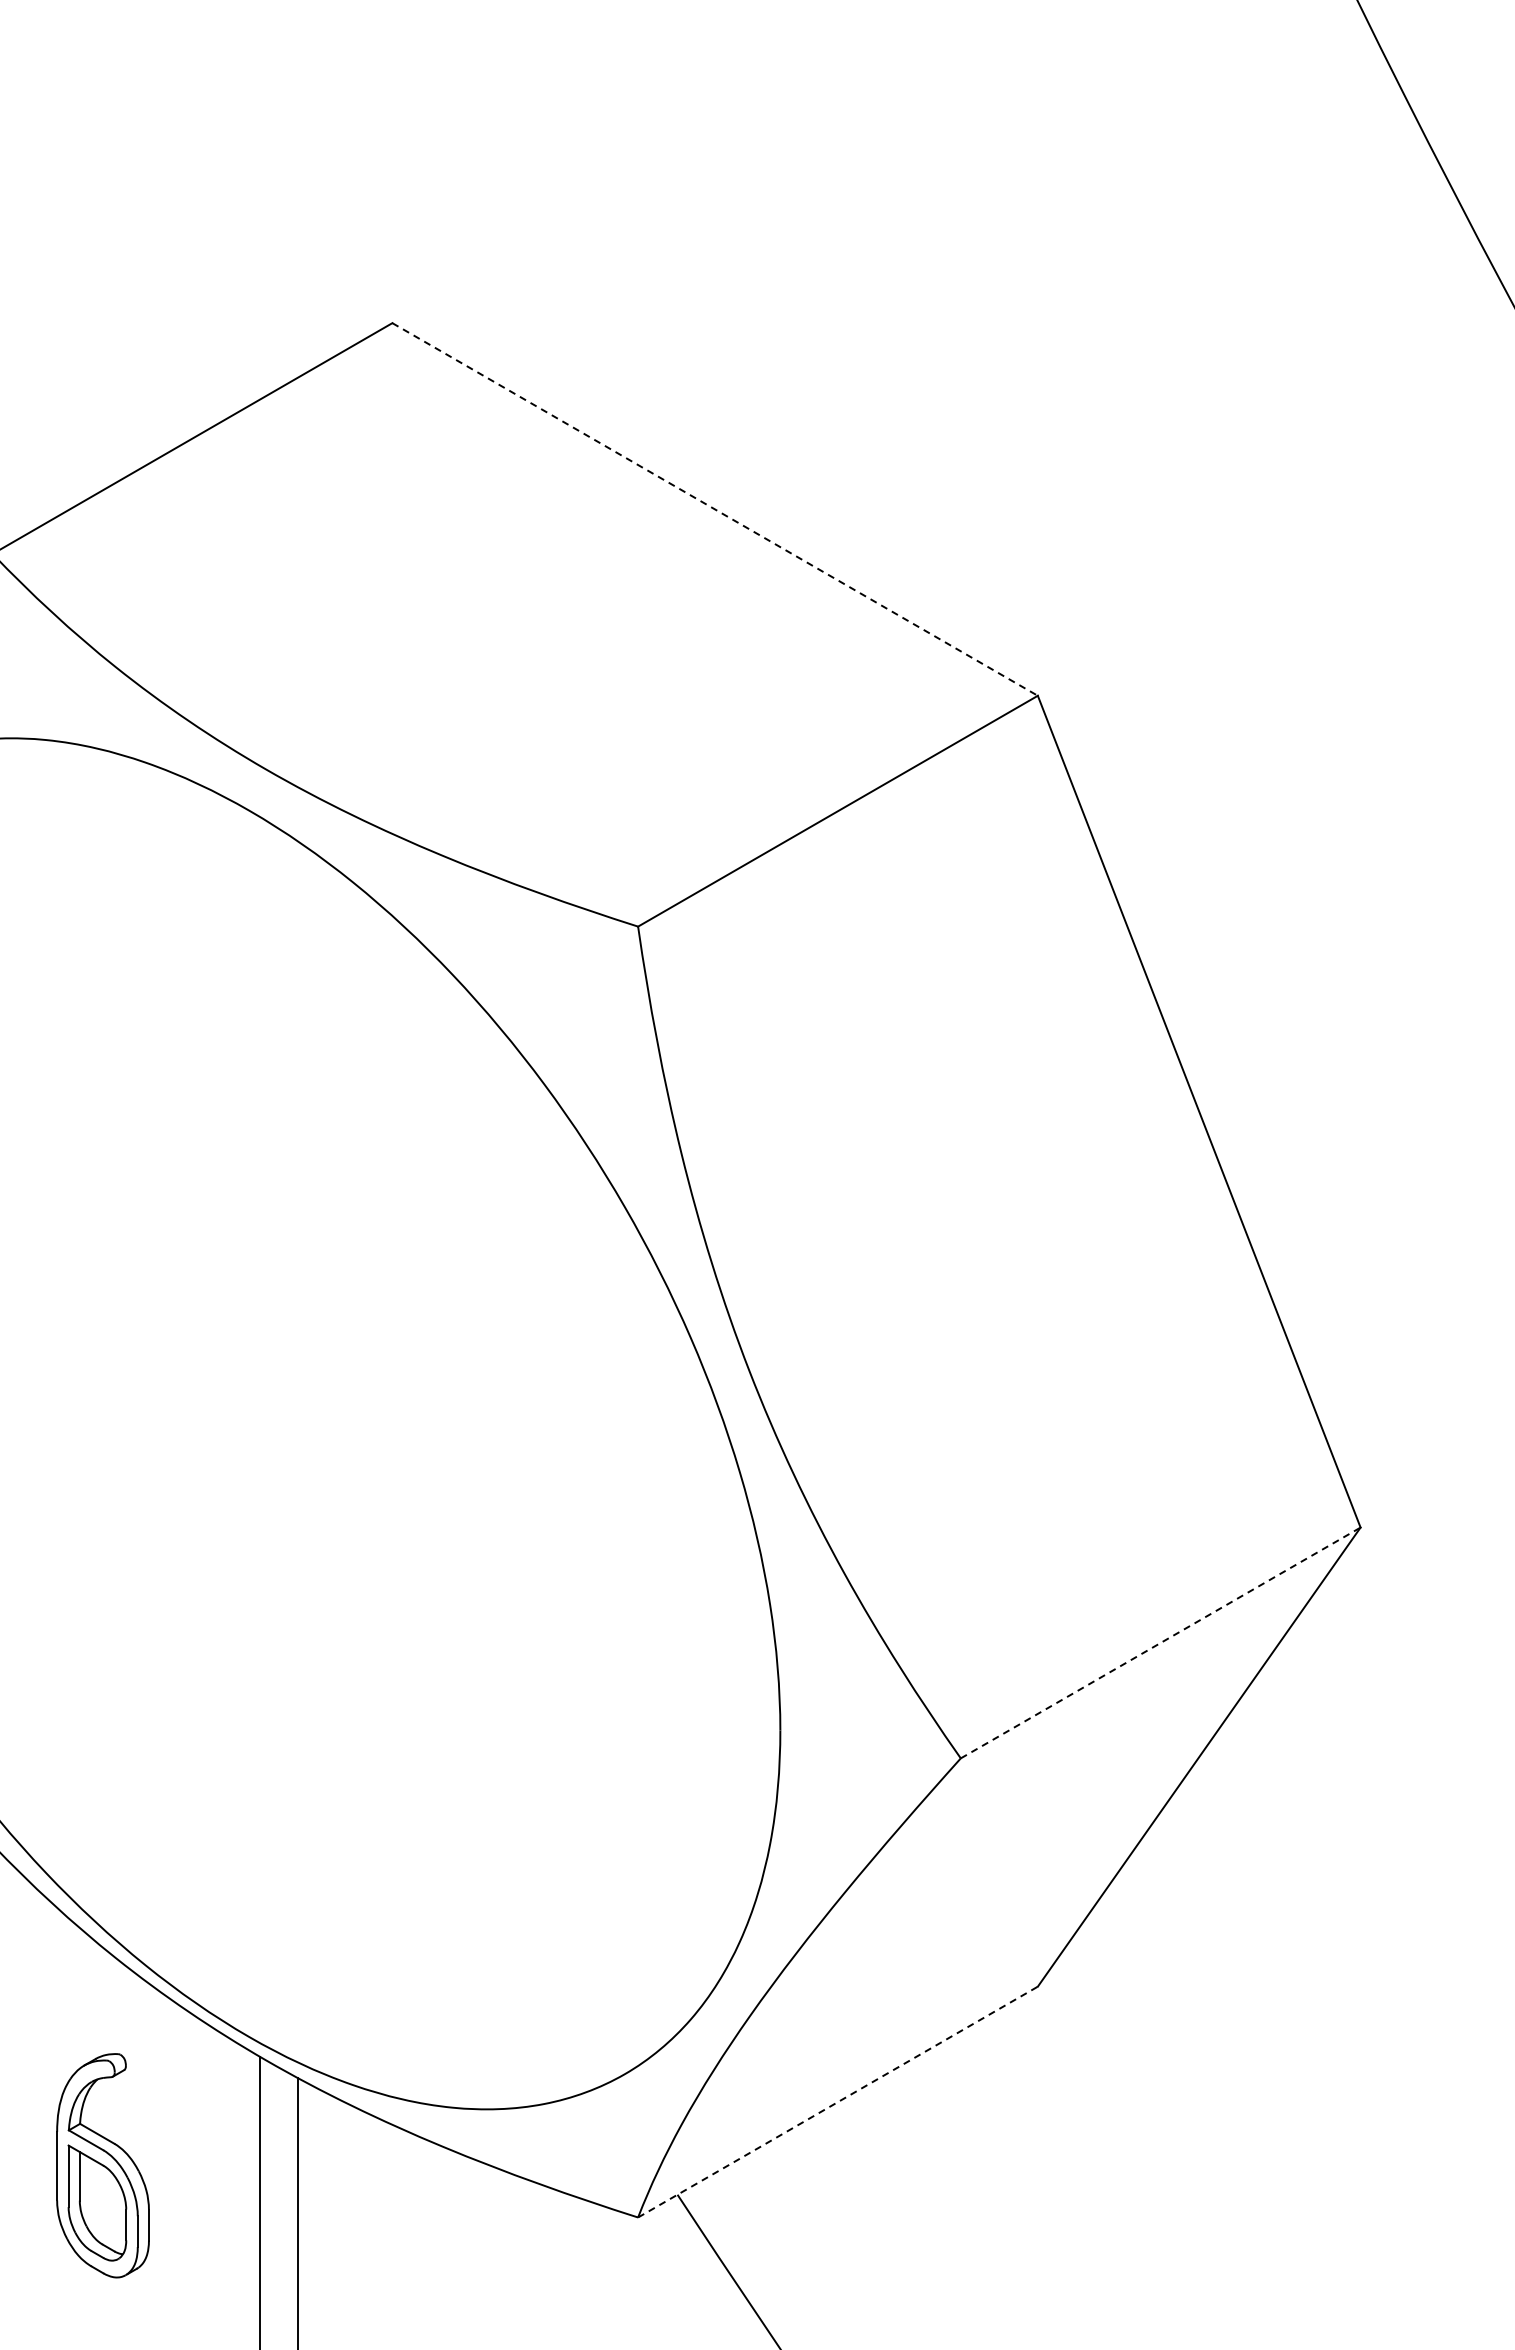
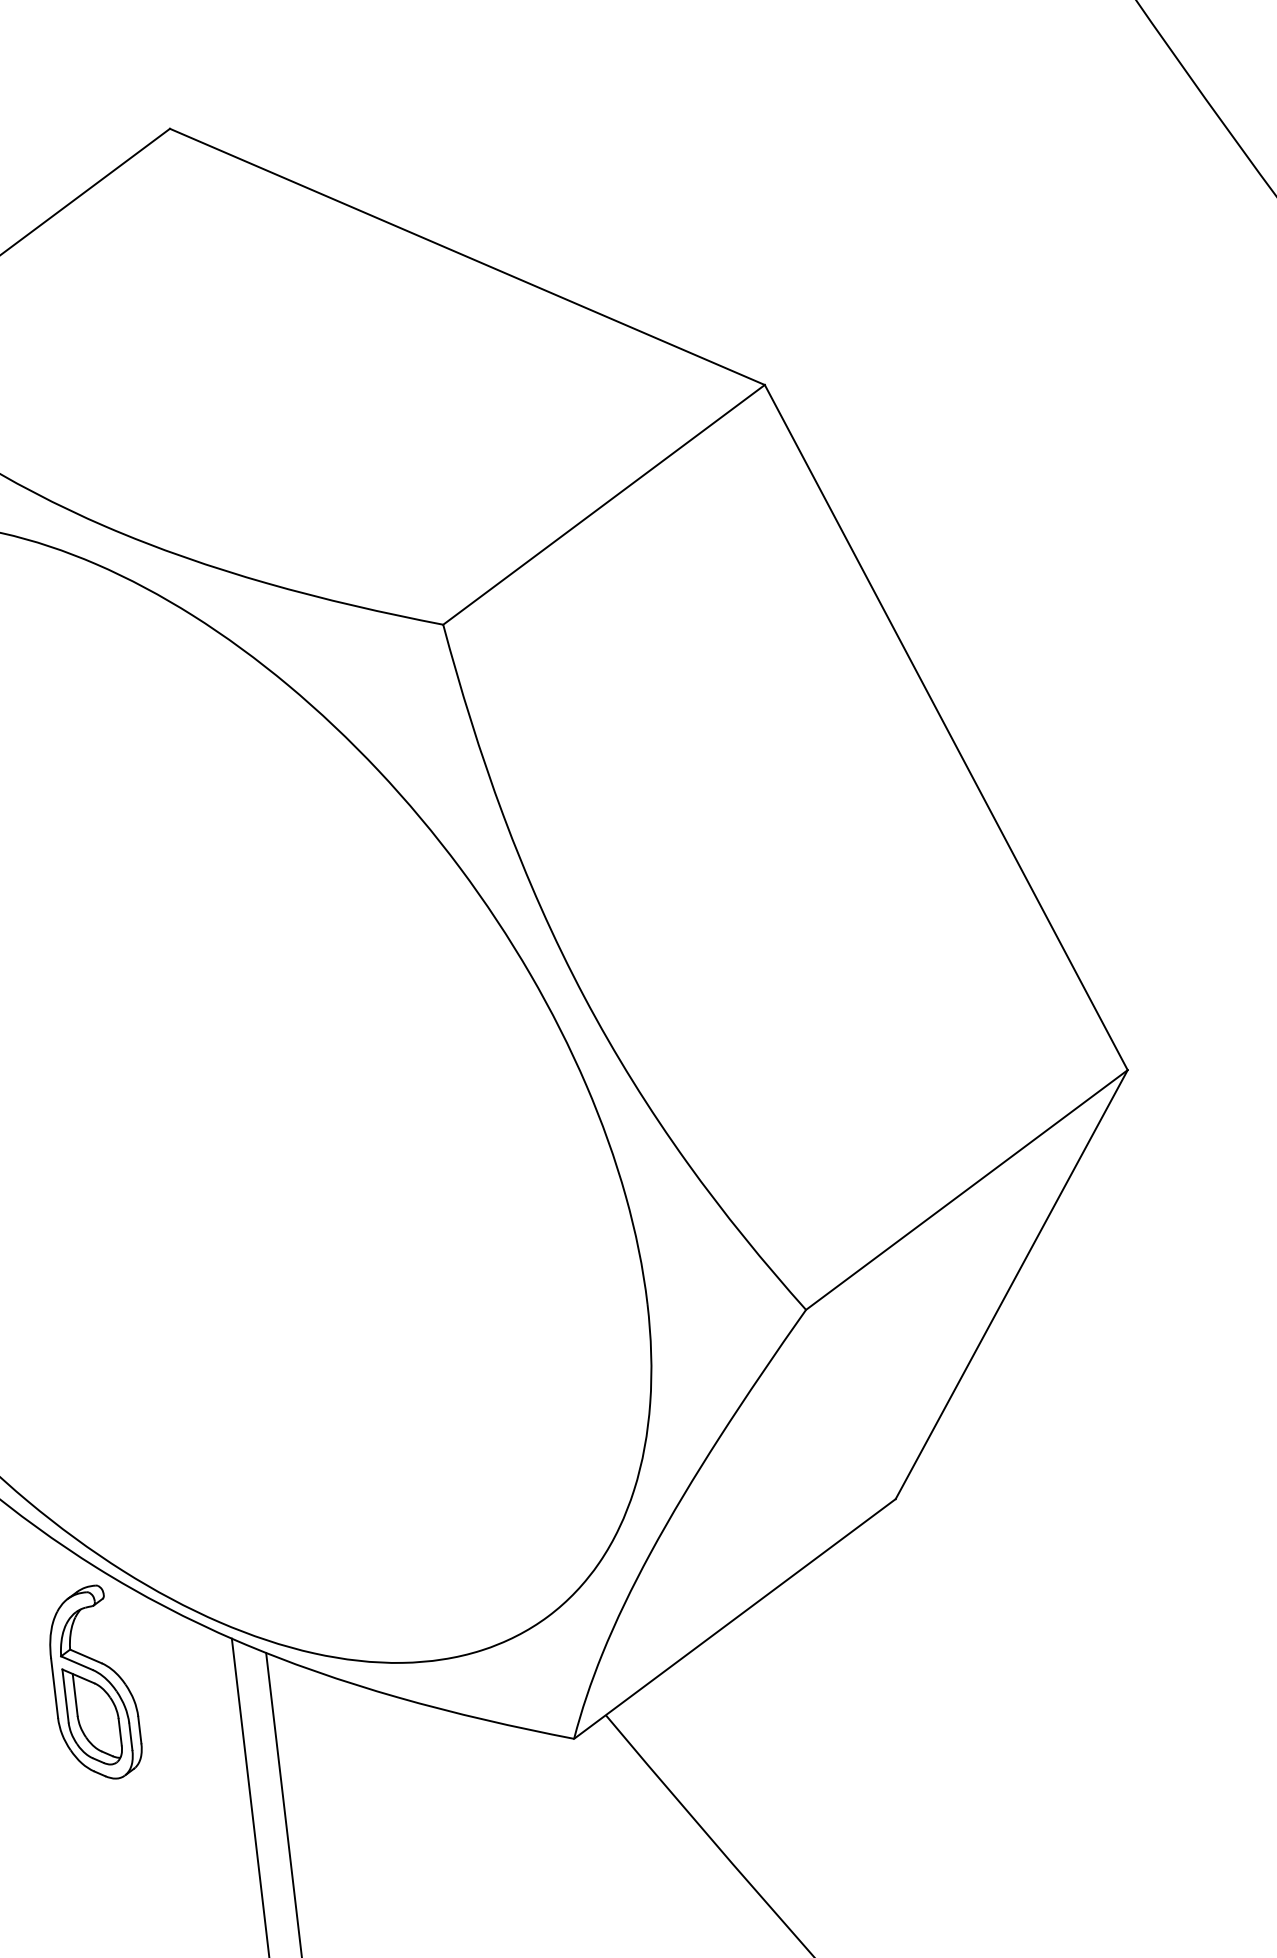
line: (715, 509) -> (467, 256), dashed -> solid
line: (1160, 1642) -> (966, 1189), dashed -> solid
line: (837, 2102) -> (734, 1619), dashed -> solid
part: (102, 2165) -> (93, 1683), moved

